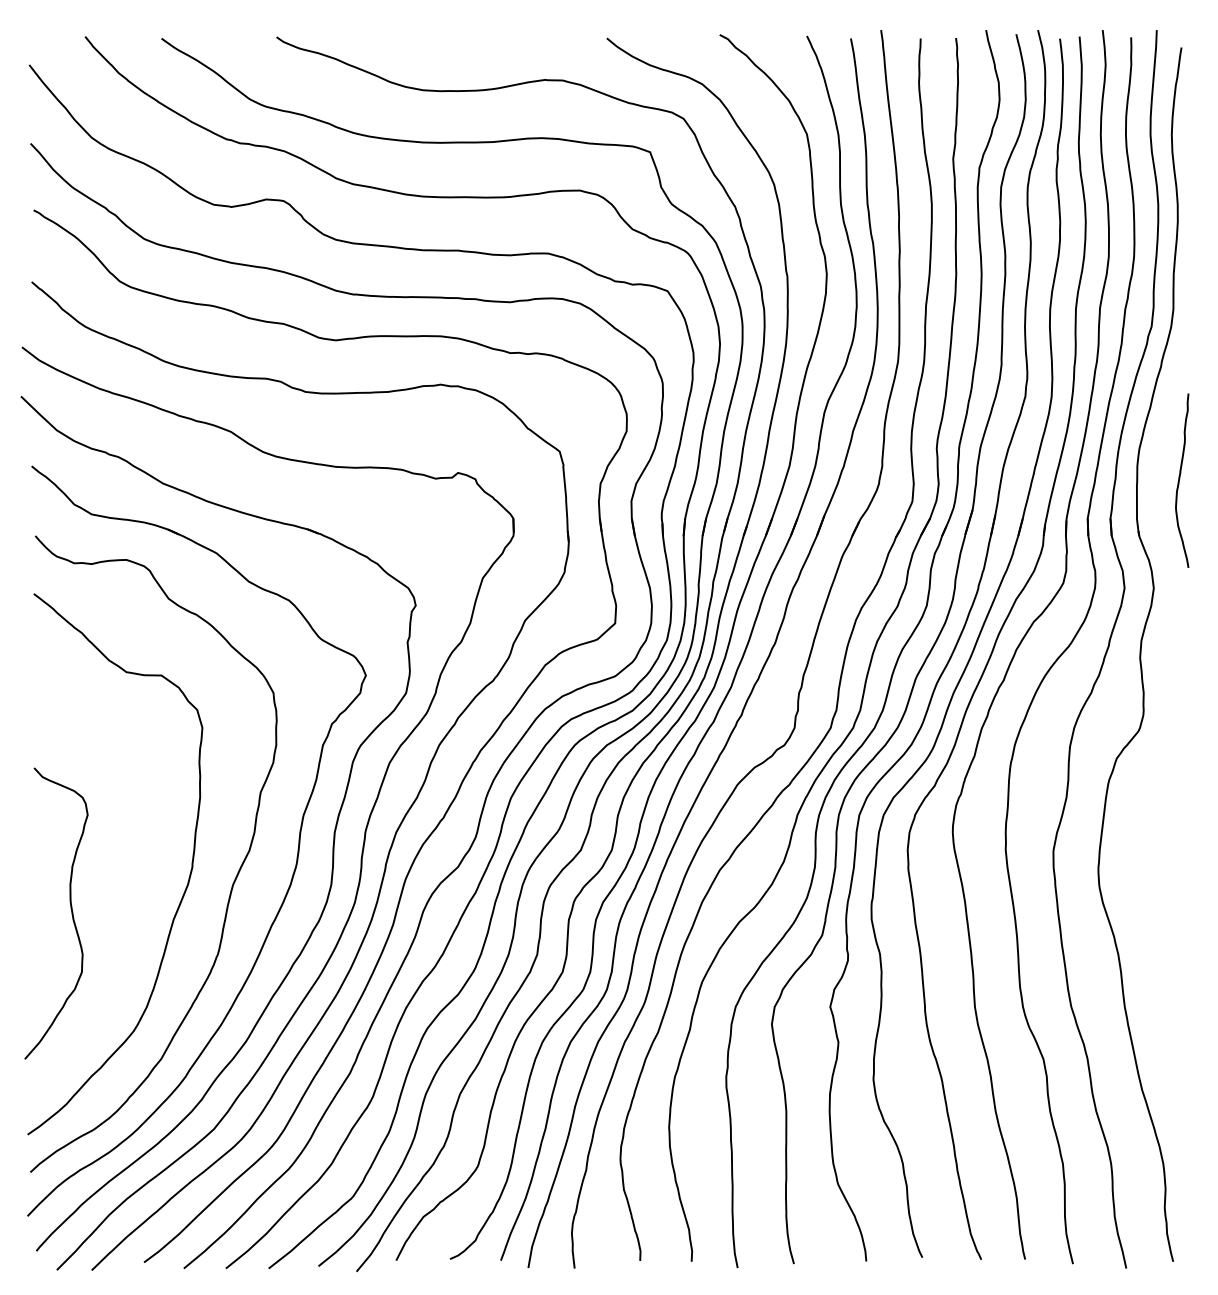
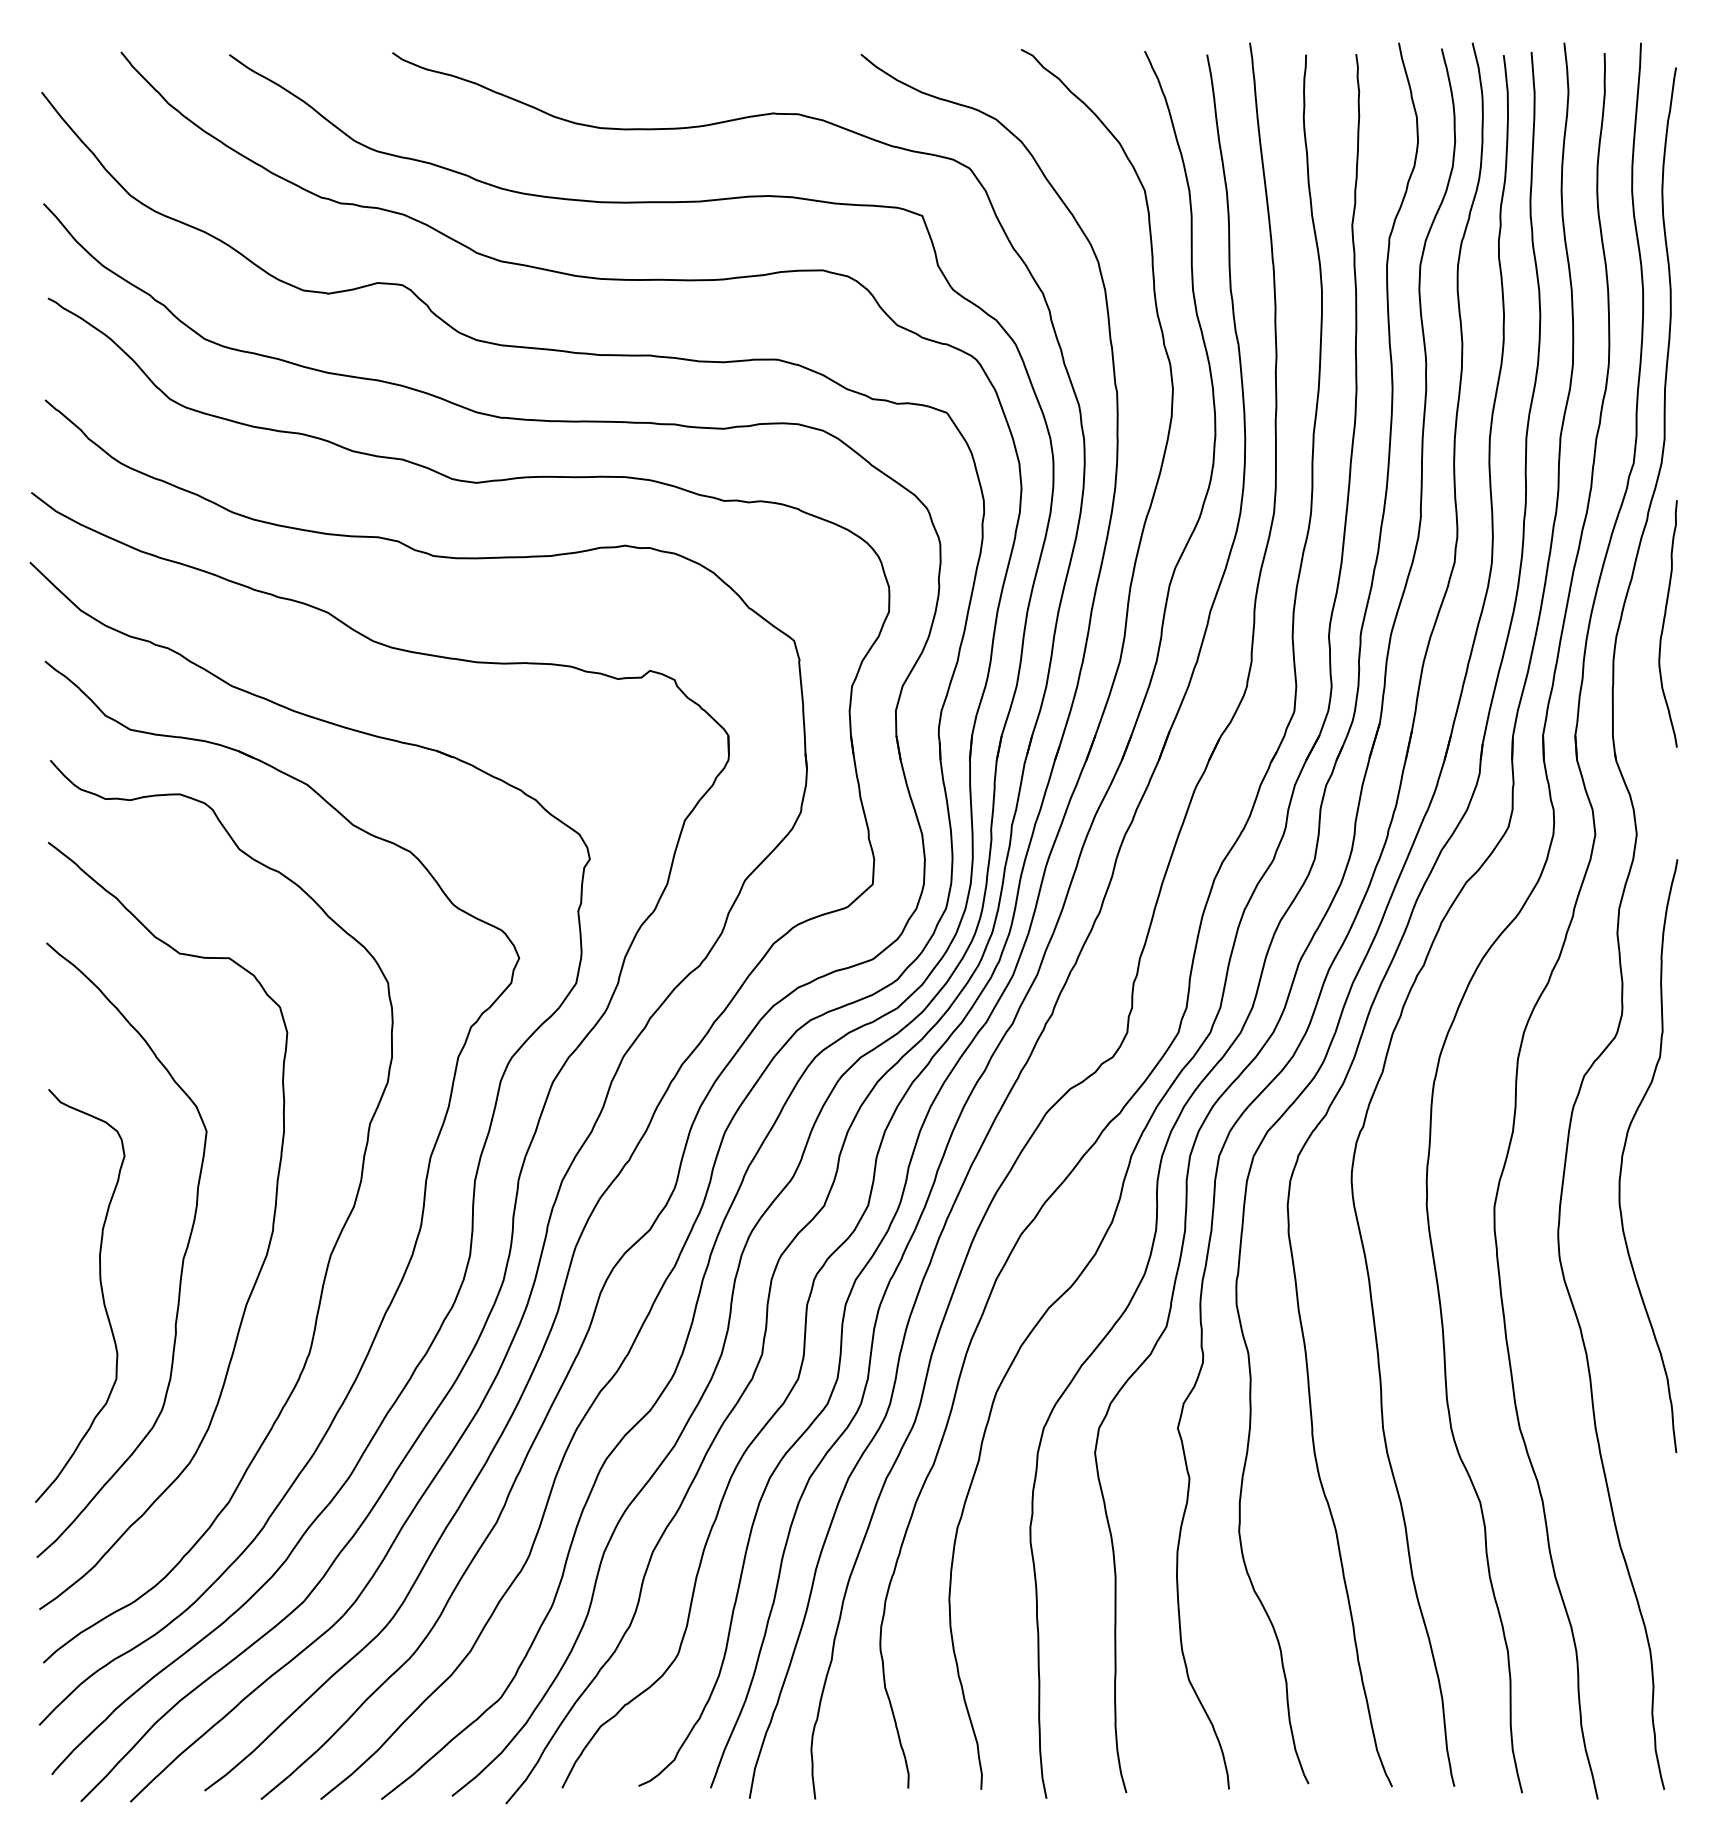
curve: (1179, 480) -> (1664, 623), moved
curve: (1145, 811) -> (1624, 1151), added
curve: (128, 887) -> (182, 1258), added

